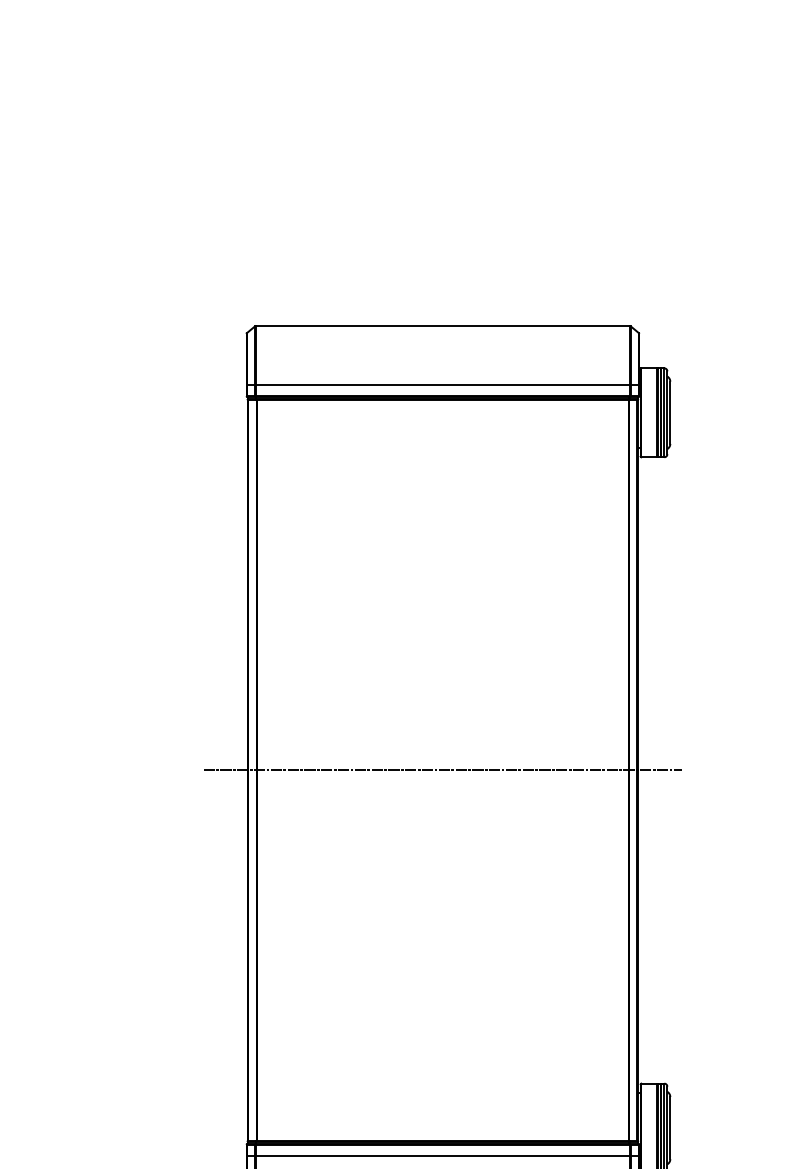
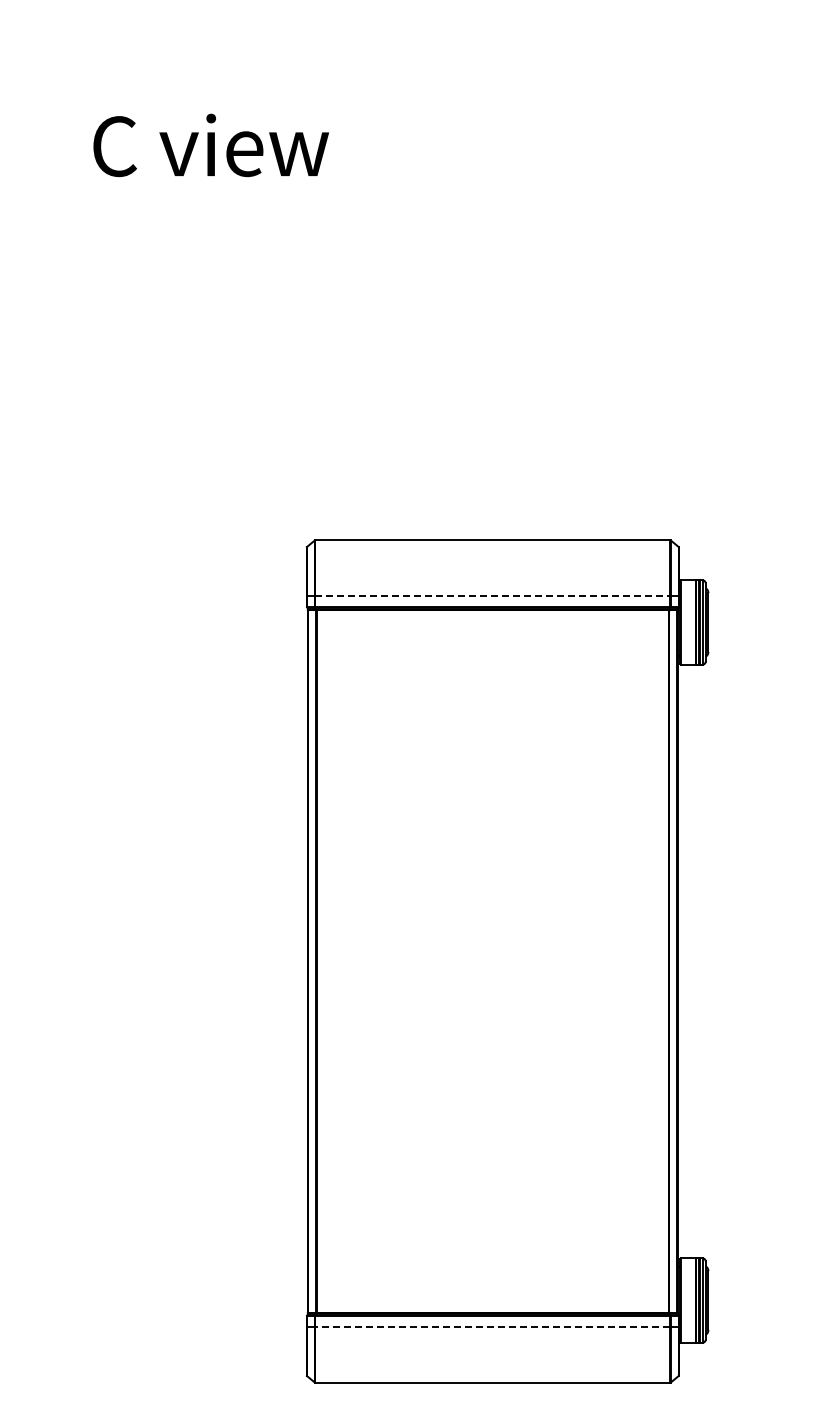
line: (443, 385) -> (493, 596), solid -> dashed
line: (442, 770) -> (492, 961), removed
line: (442, 1155) -> (492, 1326), solid -> dashed

